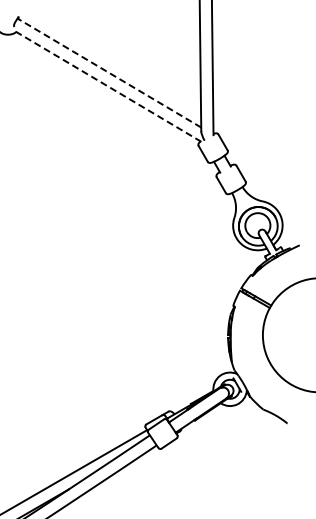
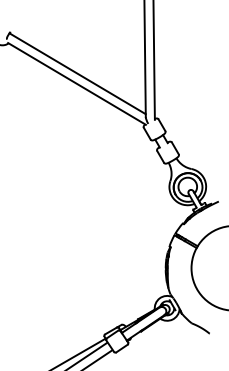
line: (109, 73) -> (77, 74), dashed -> solid
line: (108, 86) -> (76, 83), dashed -> solid

